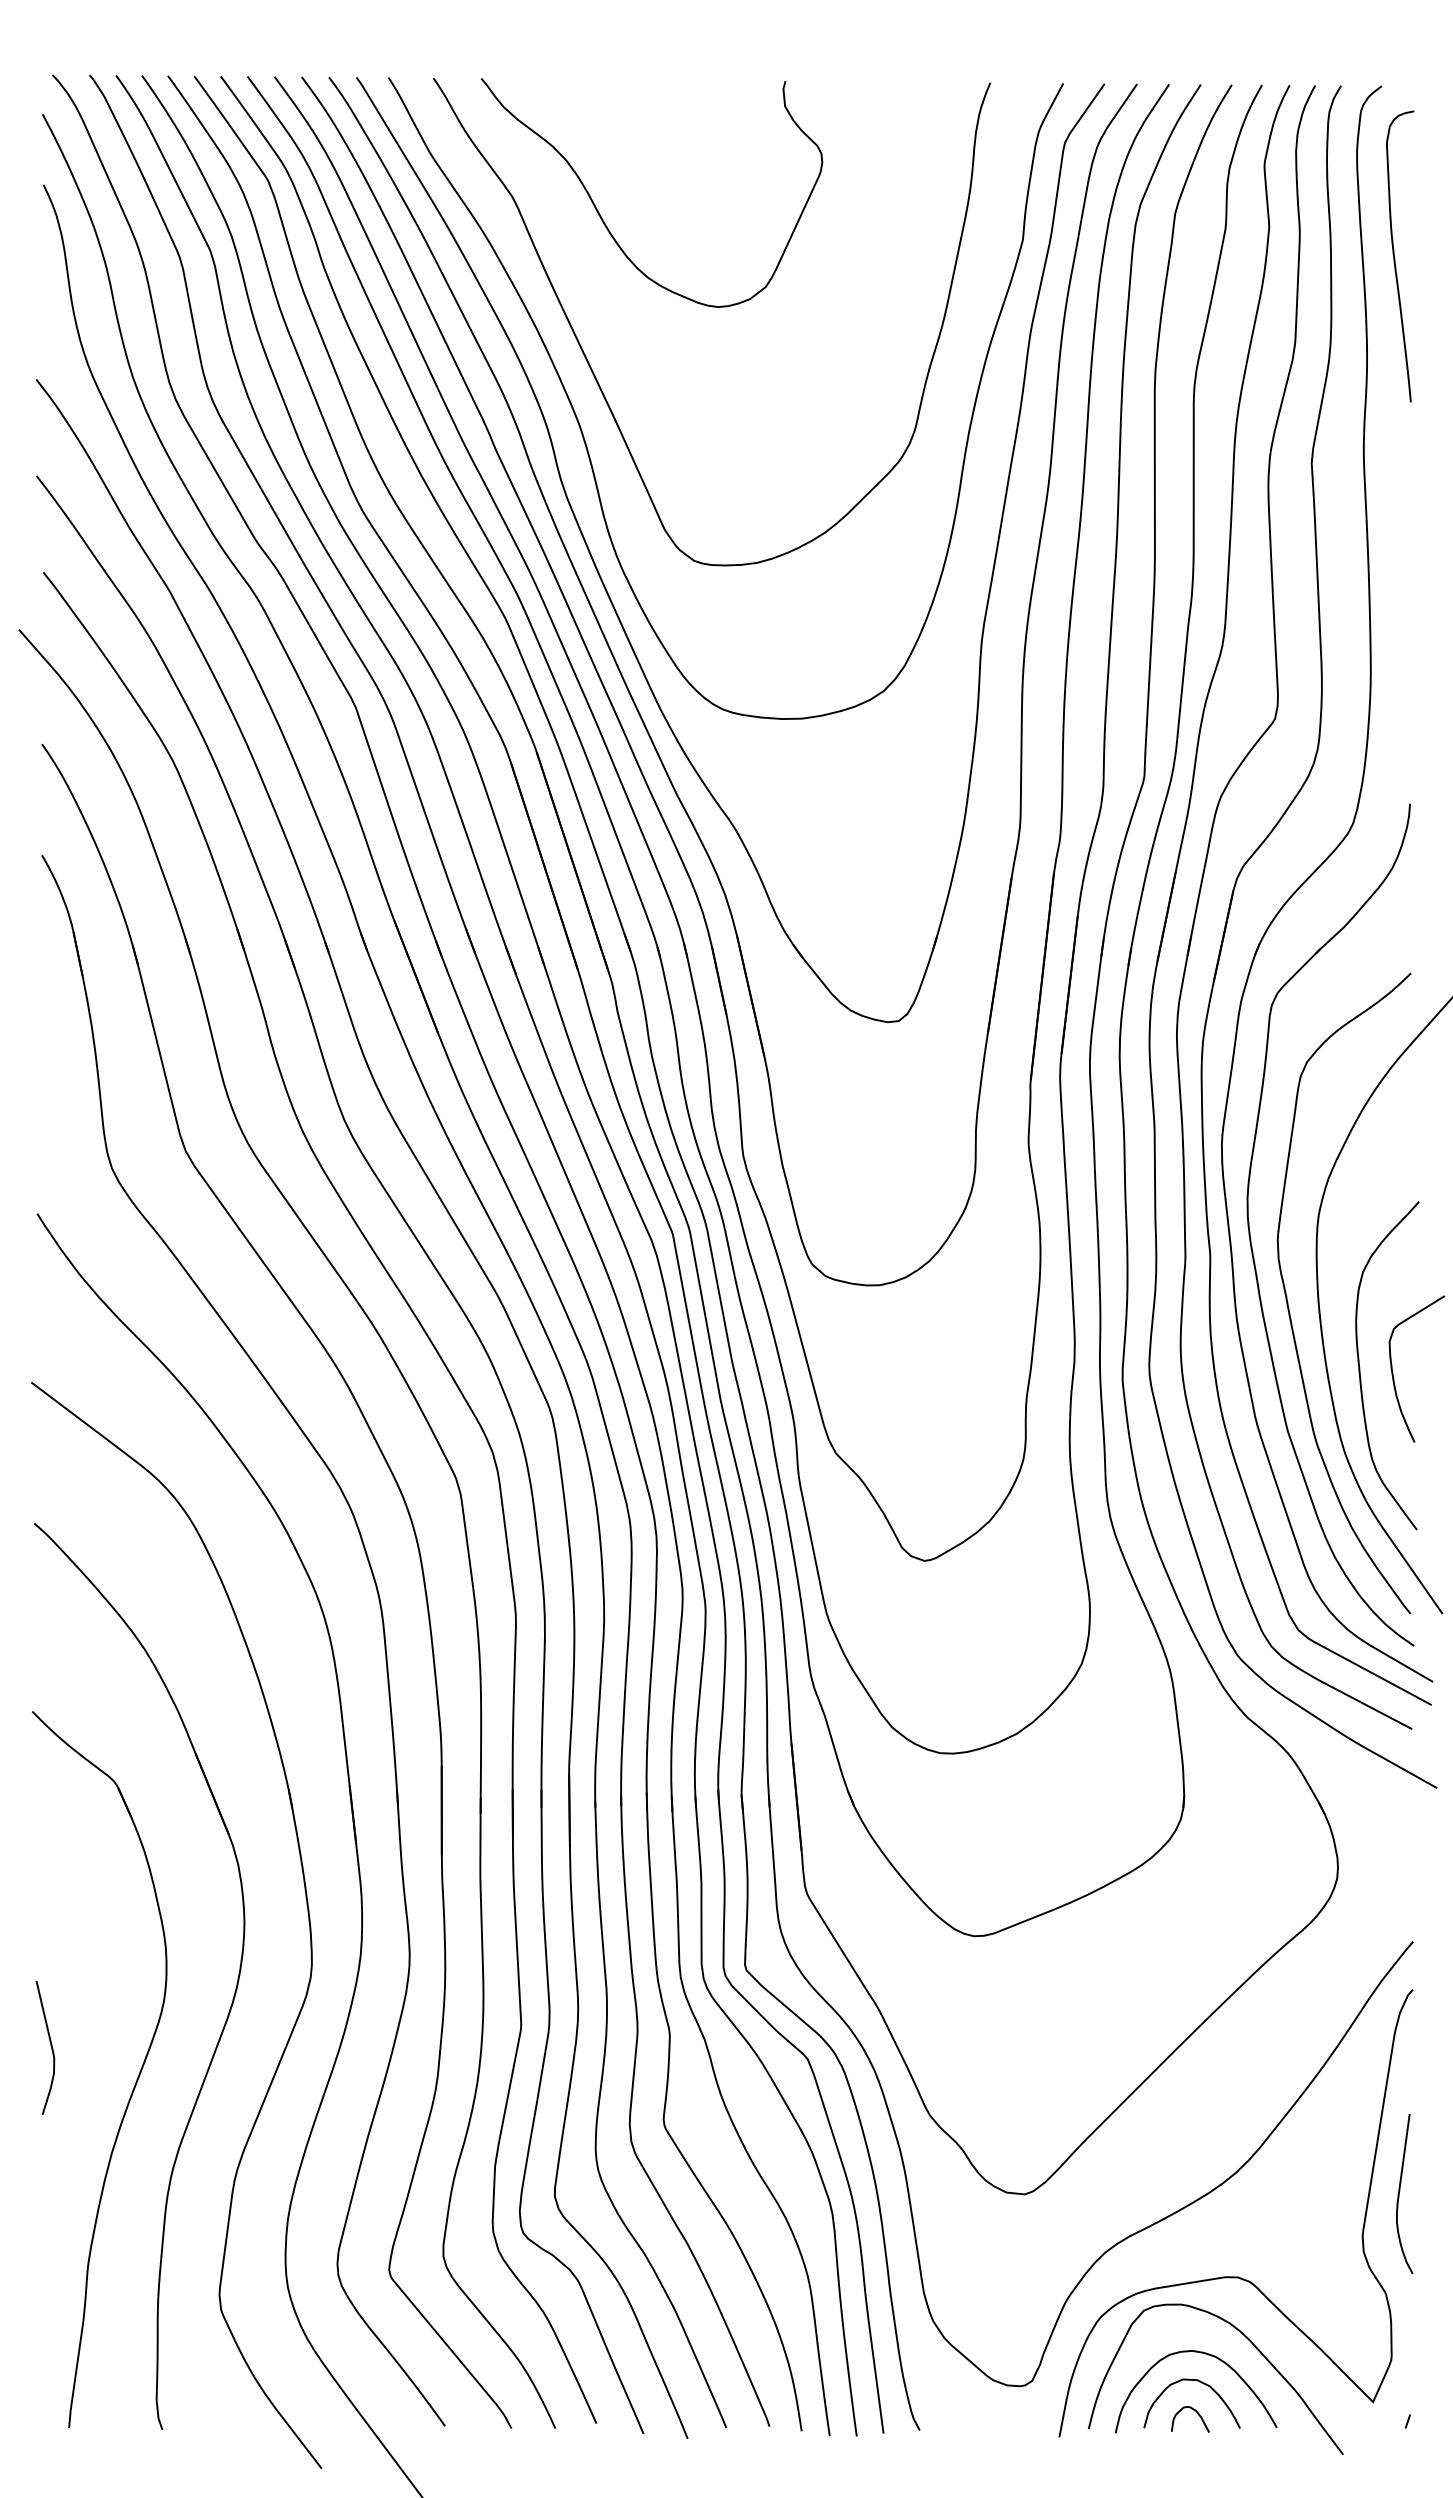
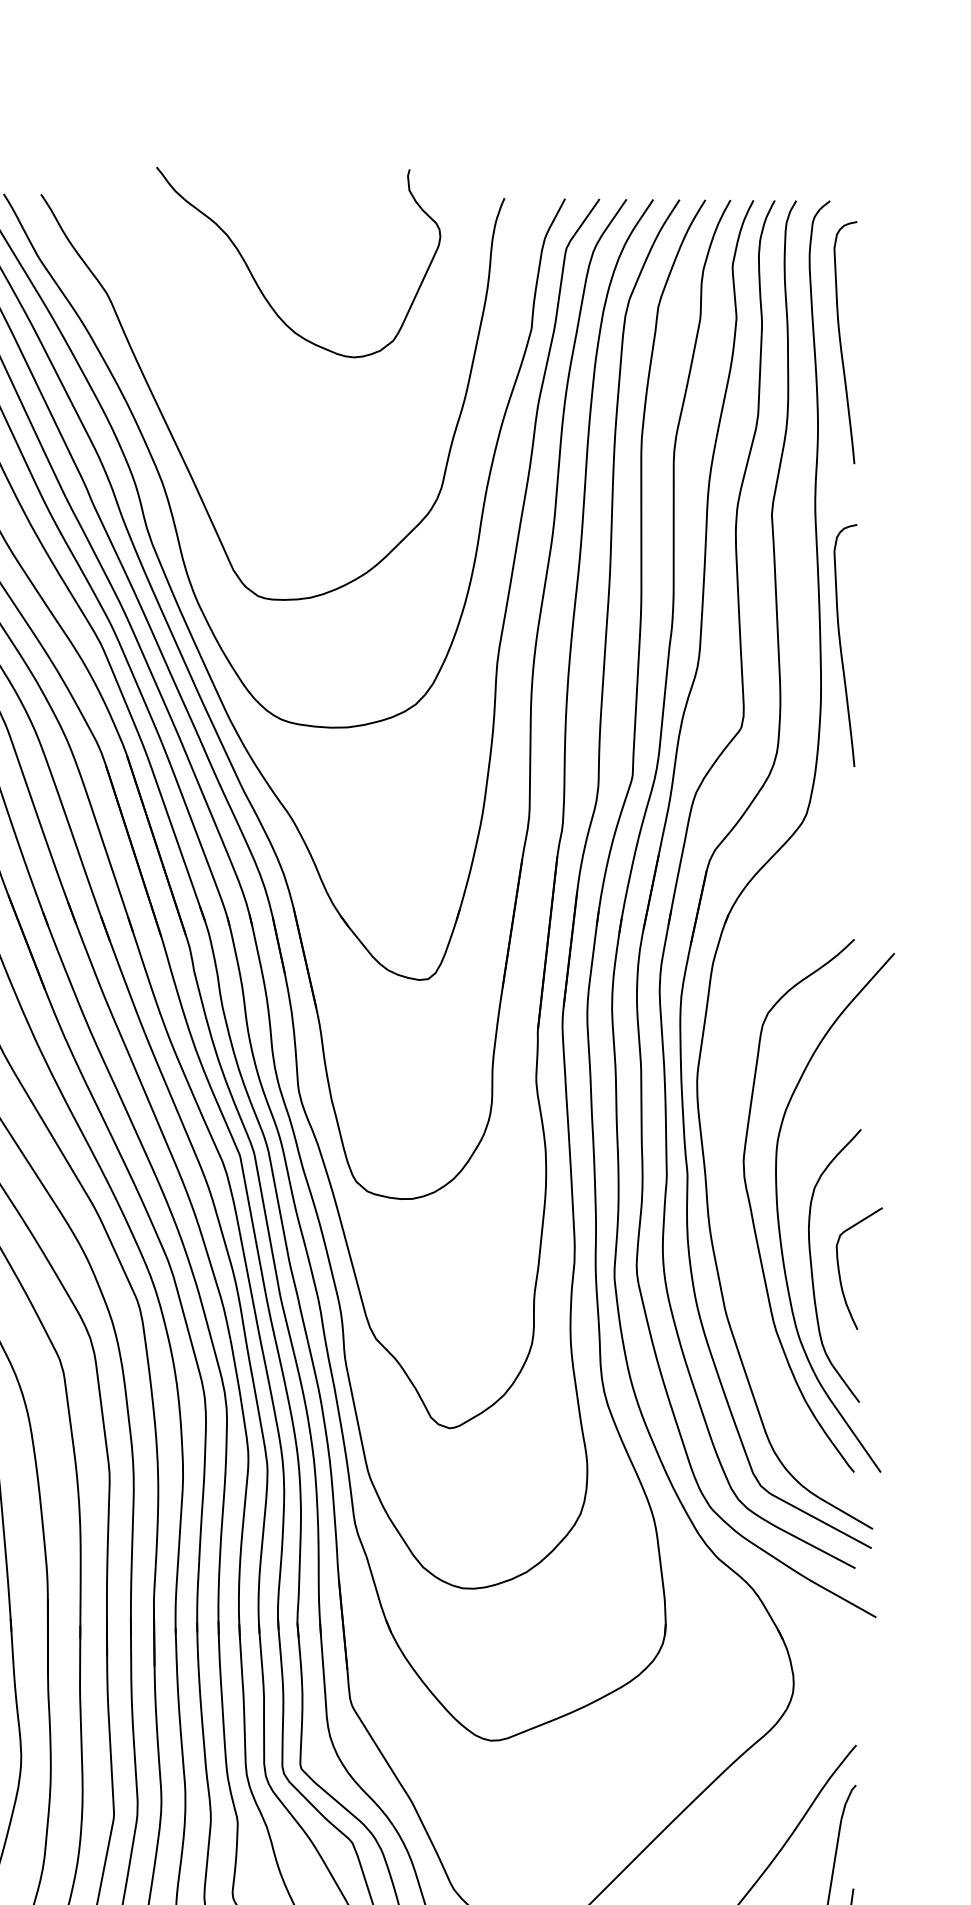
curve: (603, 219) -> (258, 284), moved
curve: (1395, 622) -> (841, 647), added
part: (1250, 1230) -> (720, 1153), removed

